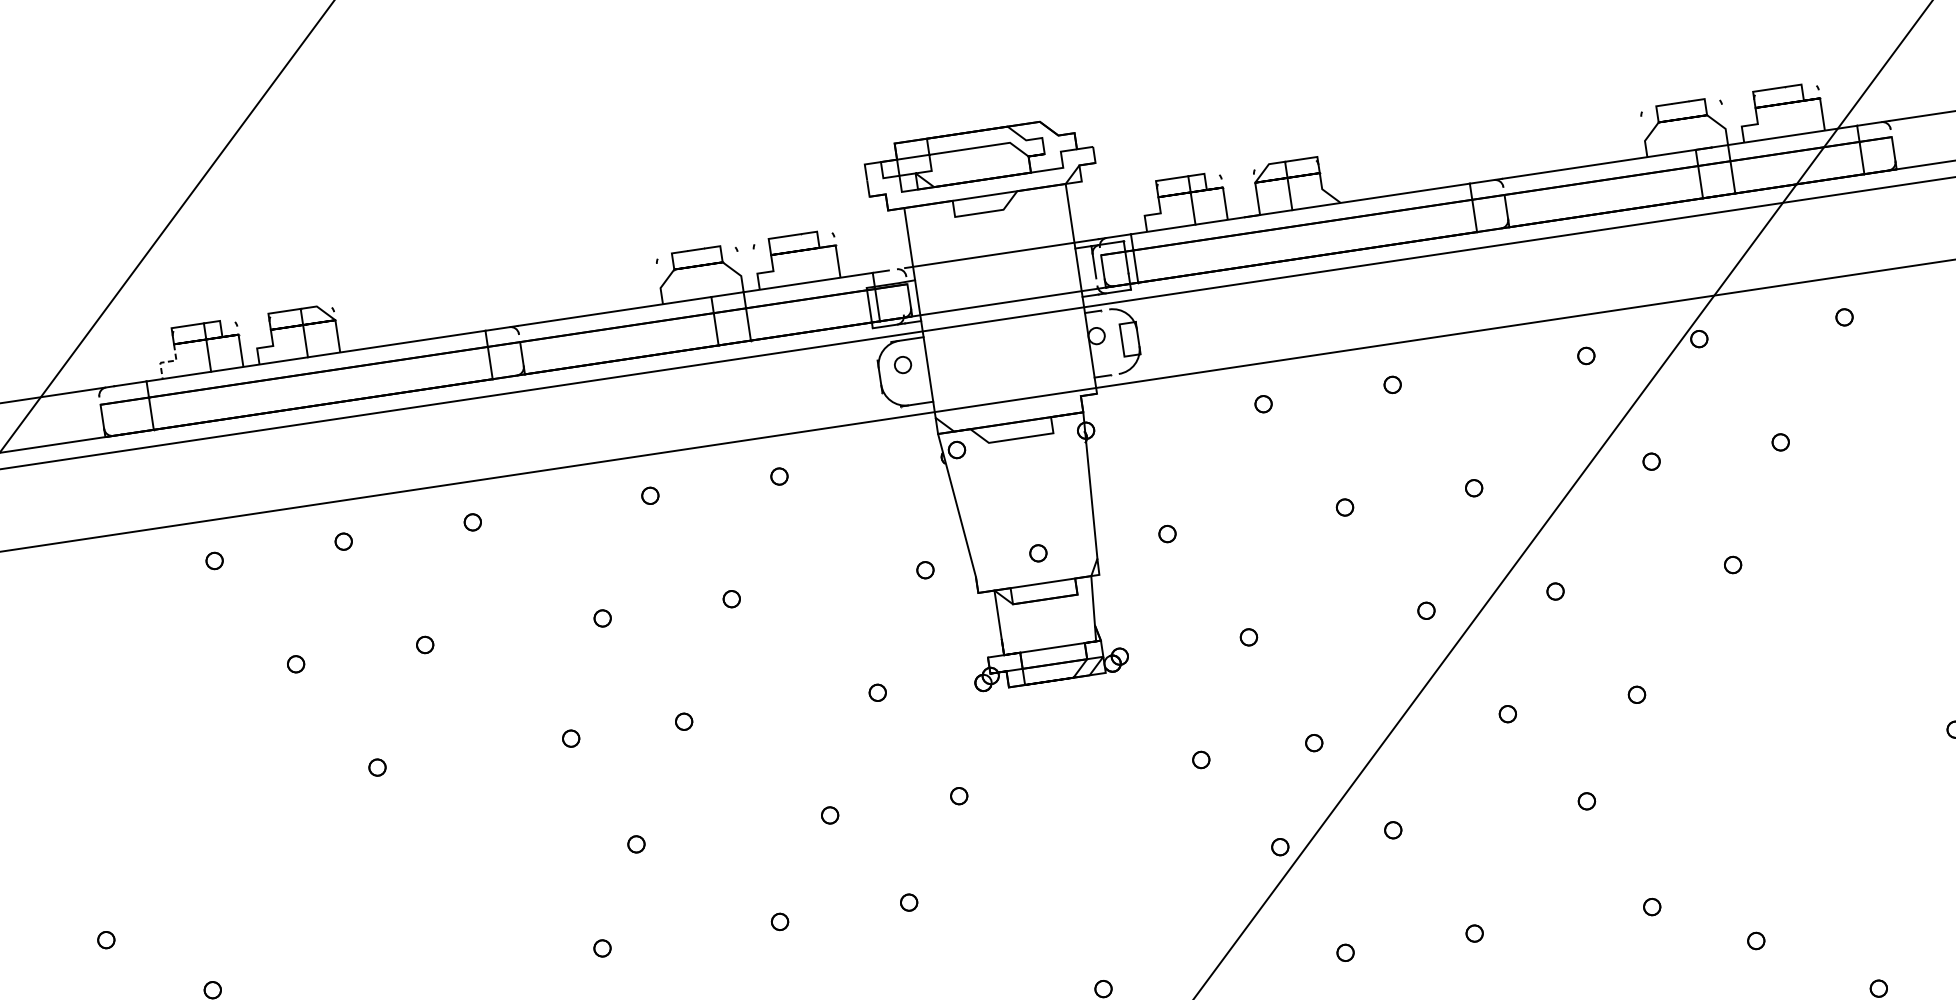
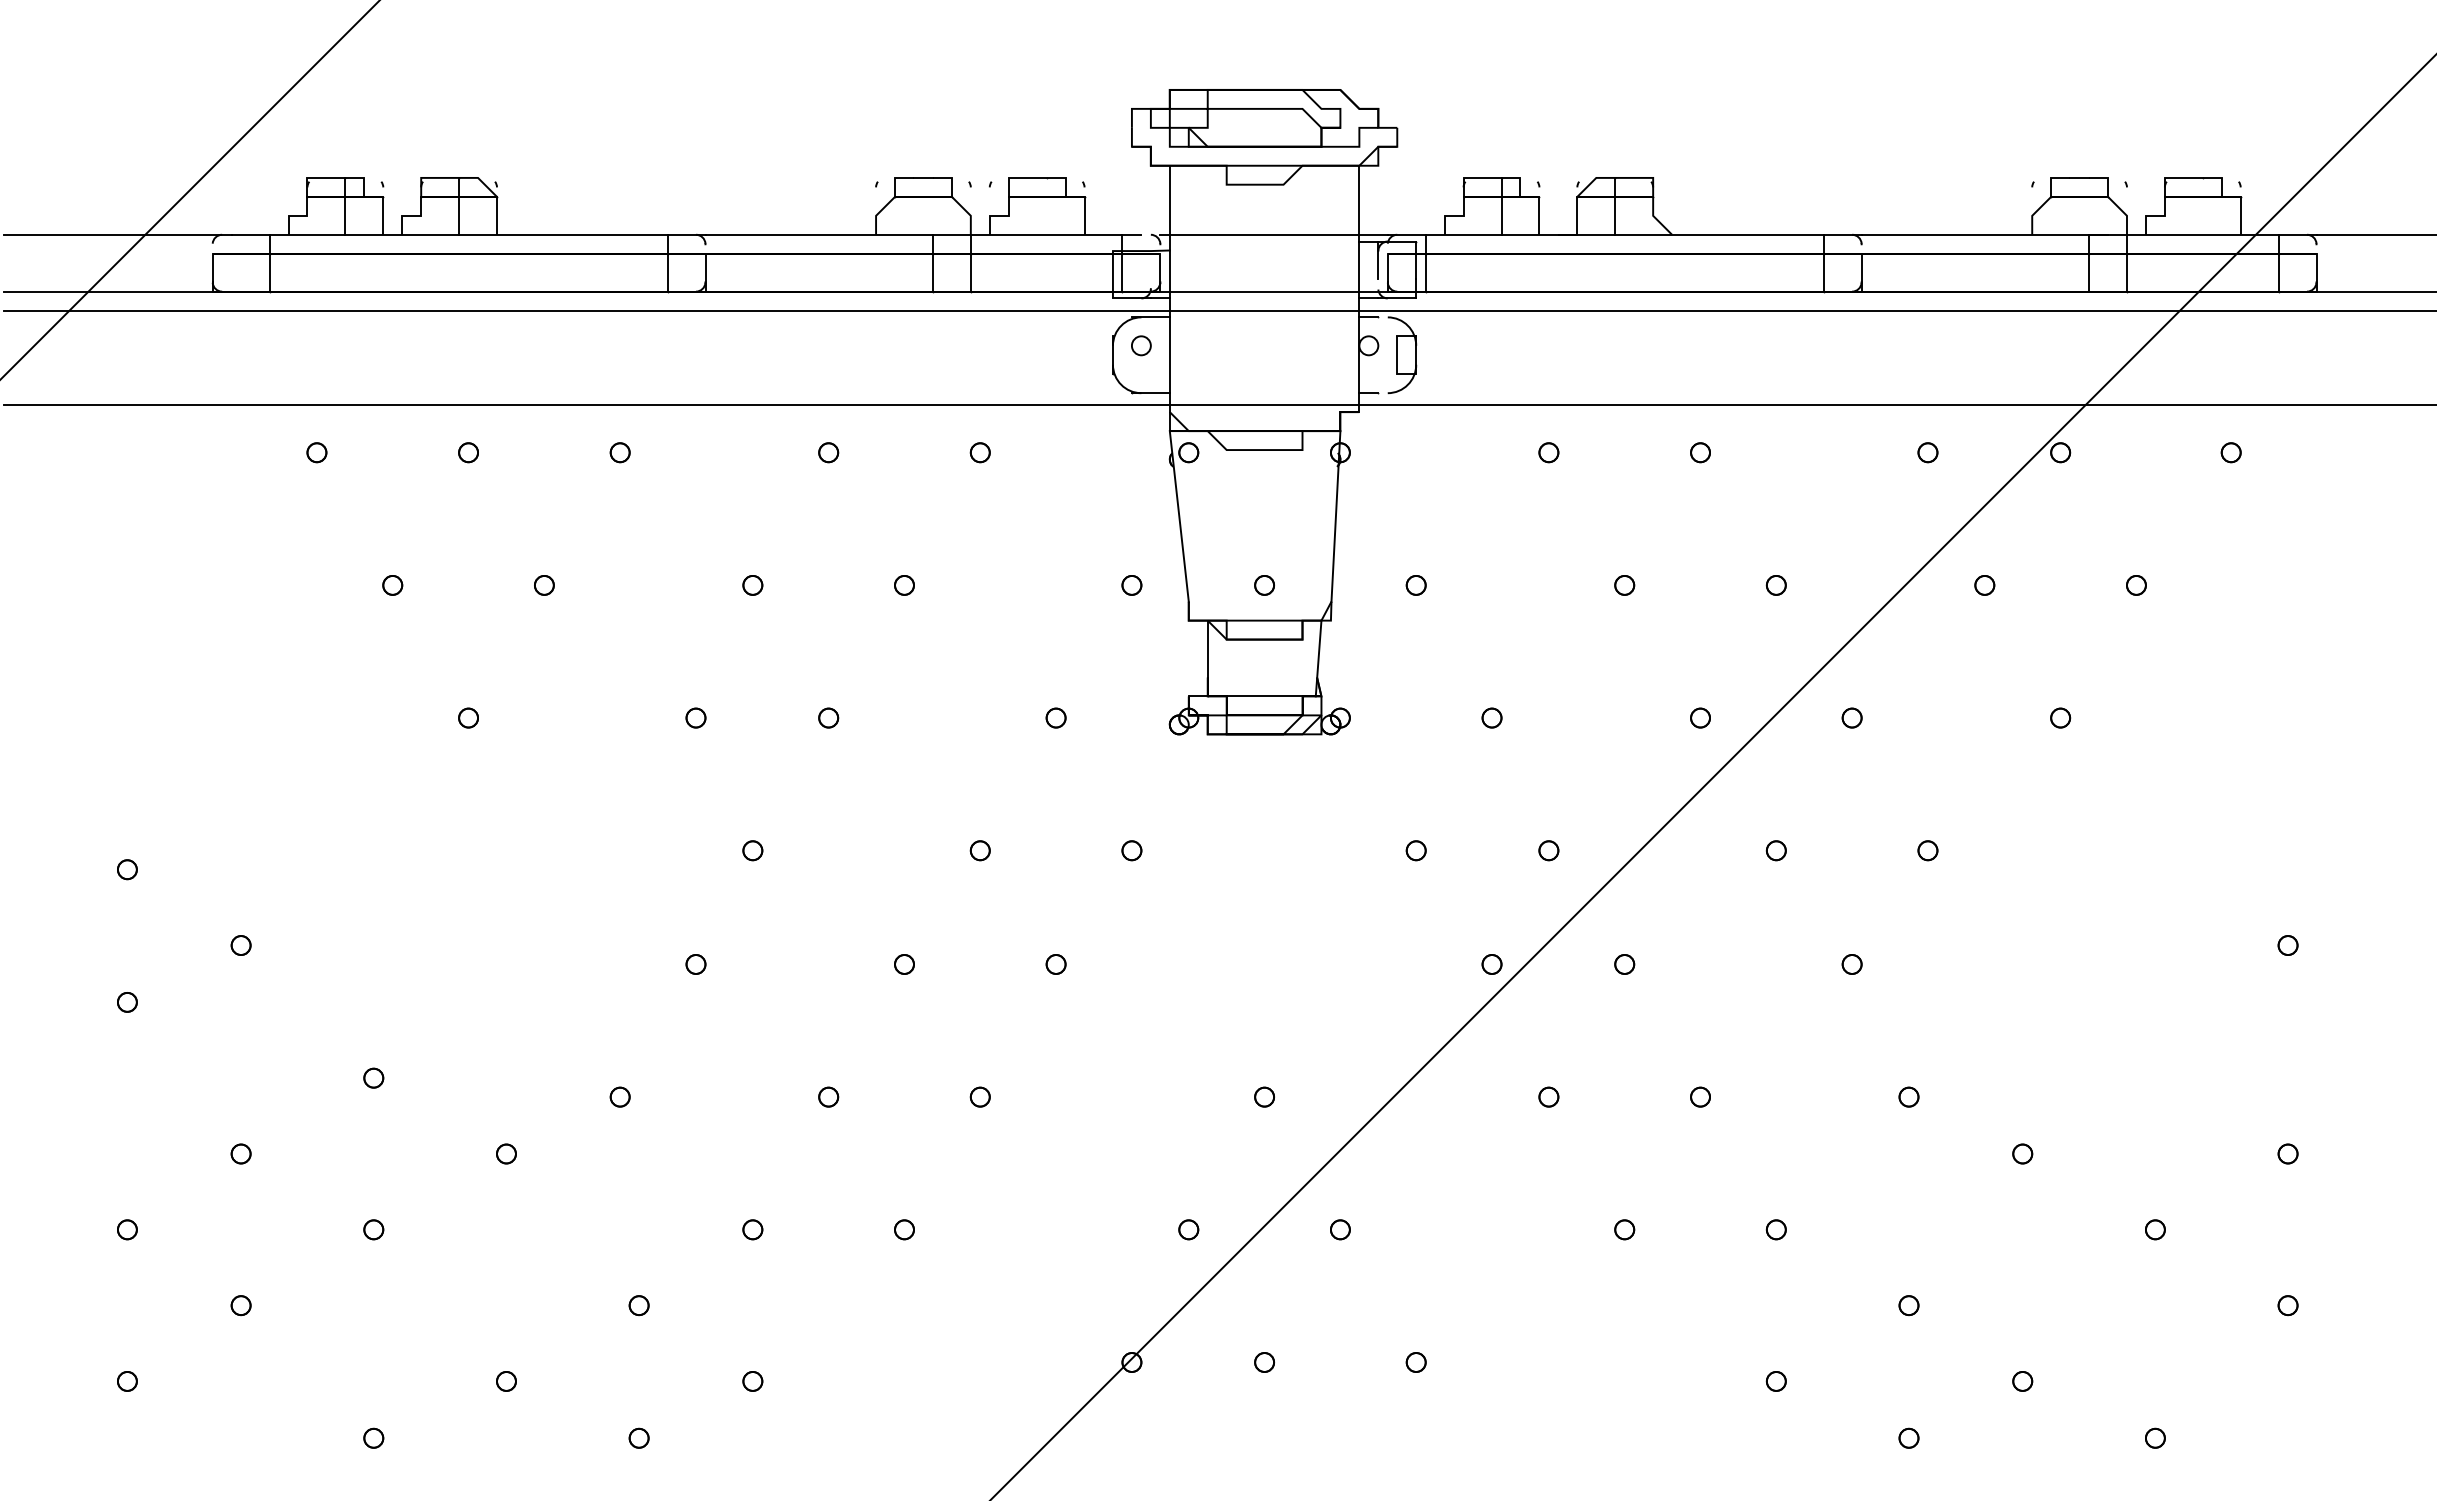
line: (167, 361) -> (297, 215), dashed -> solid

